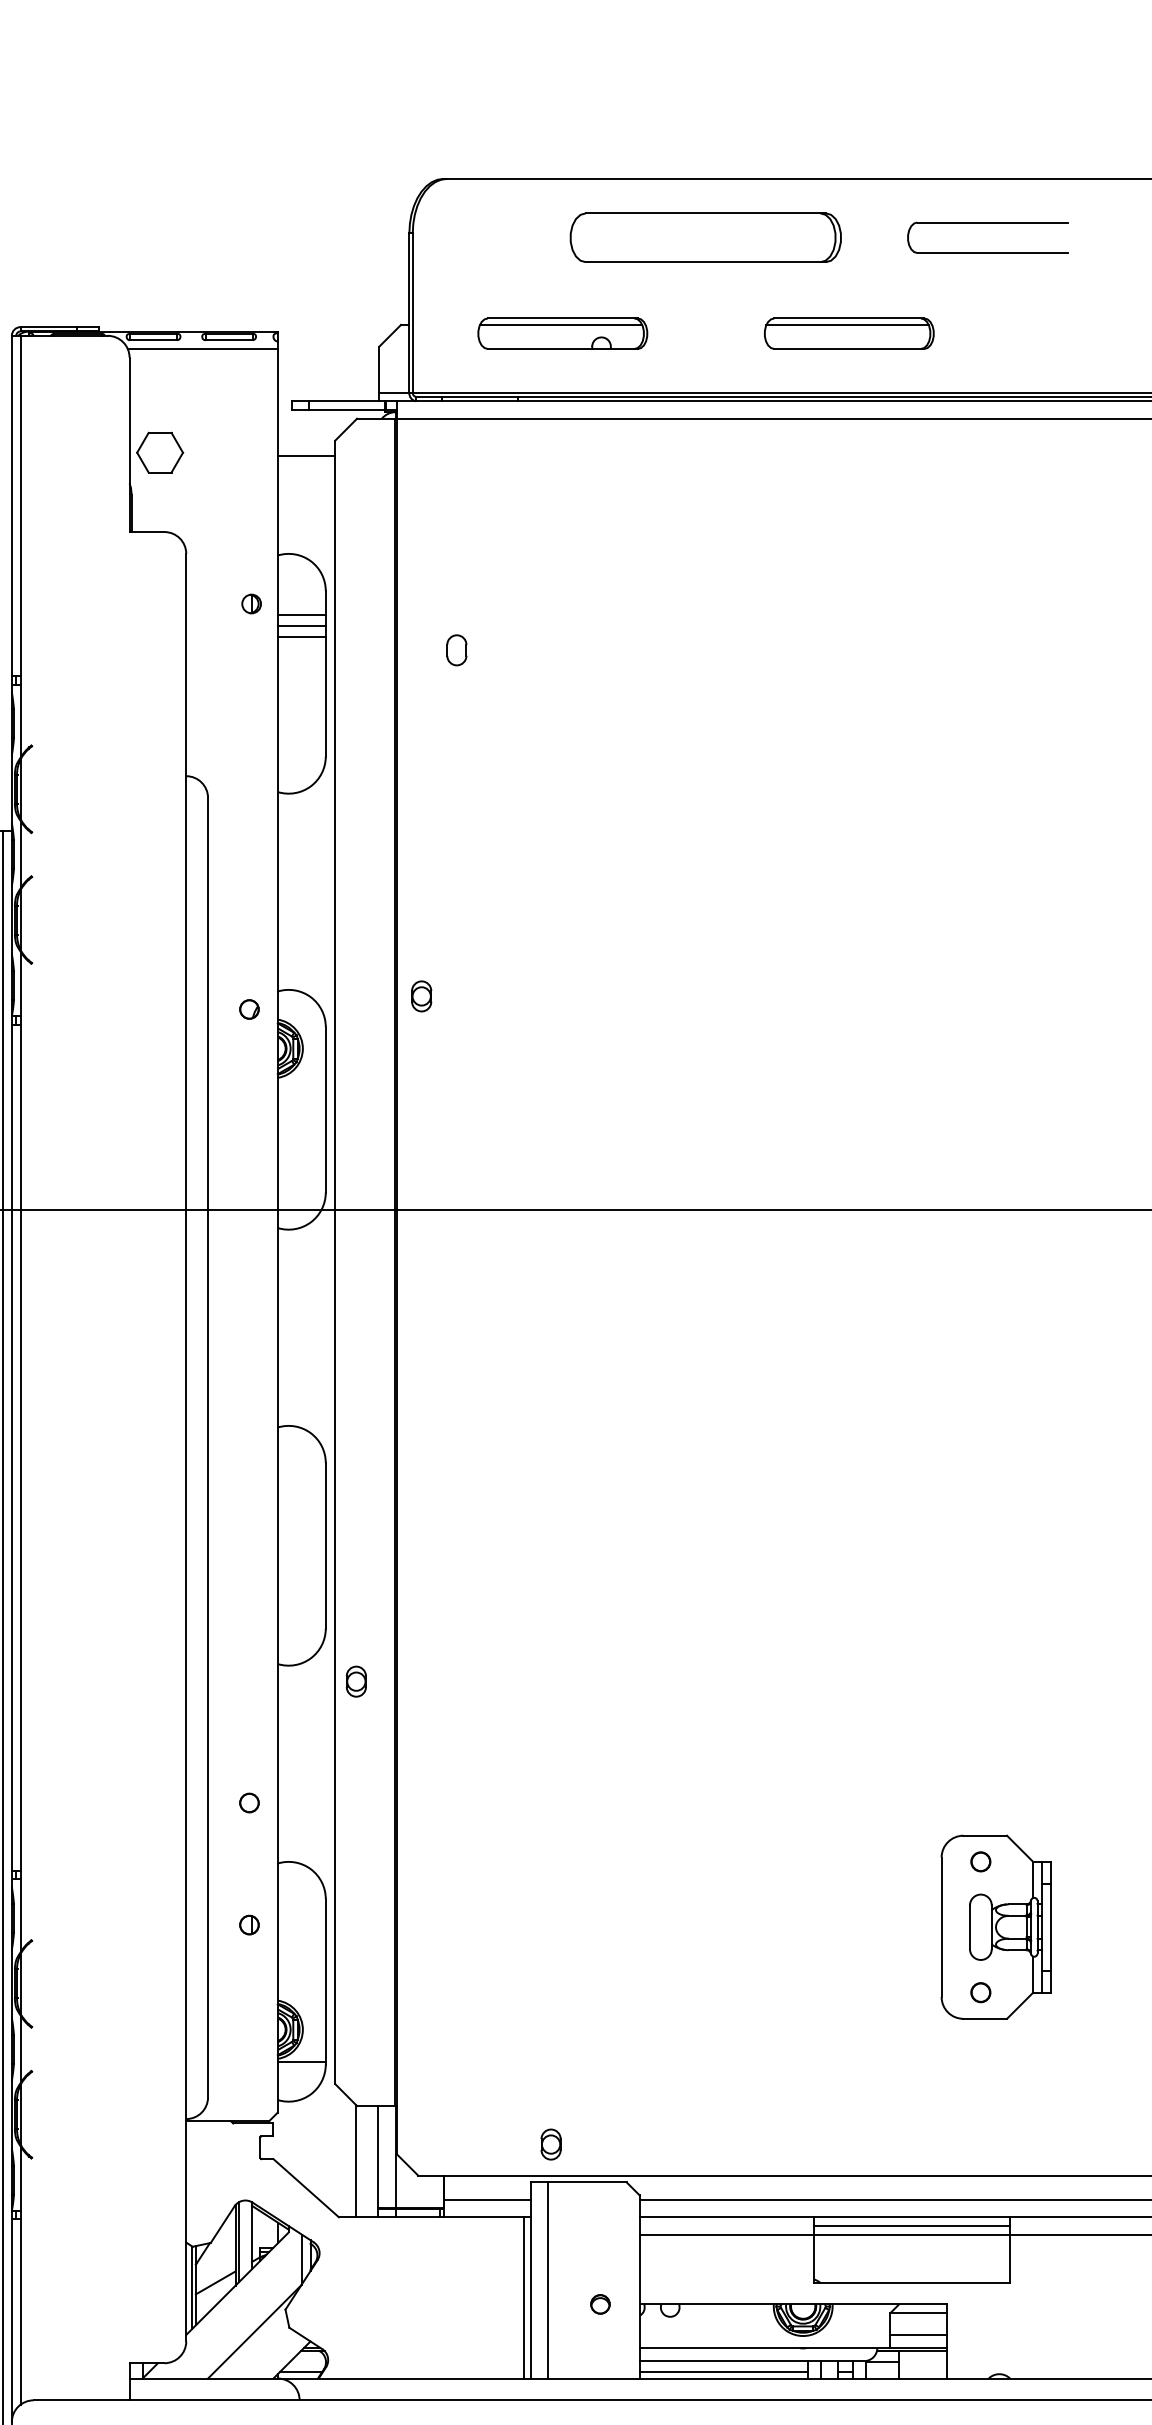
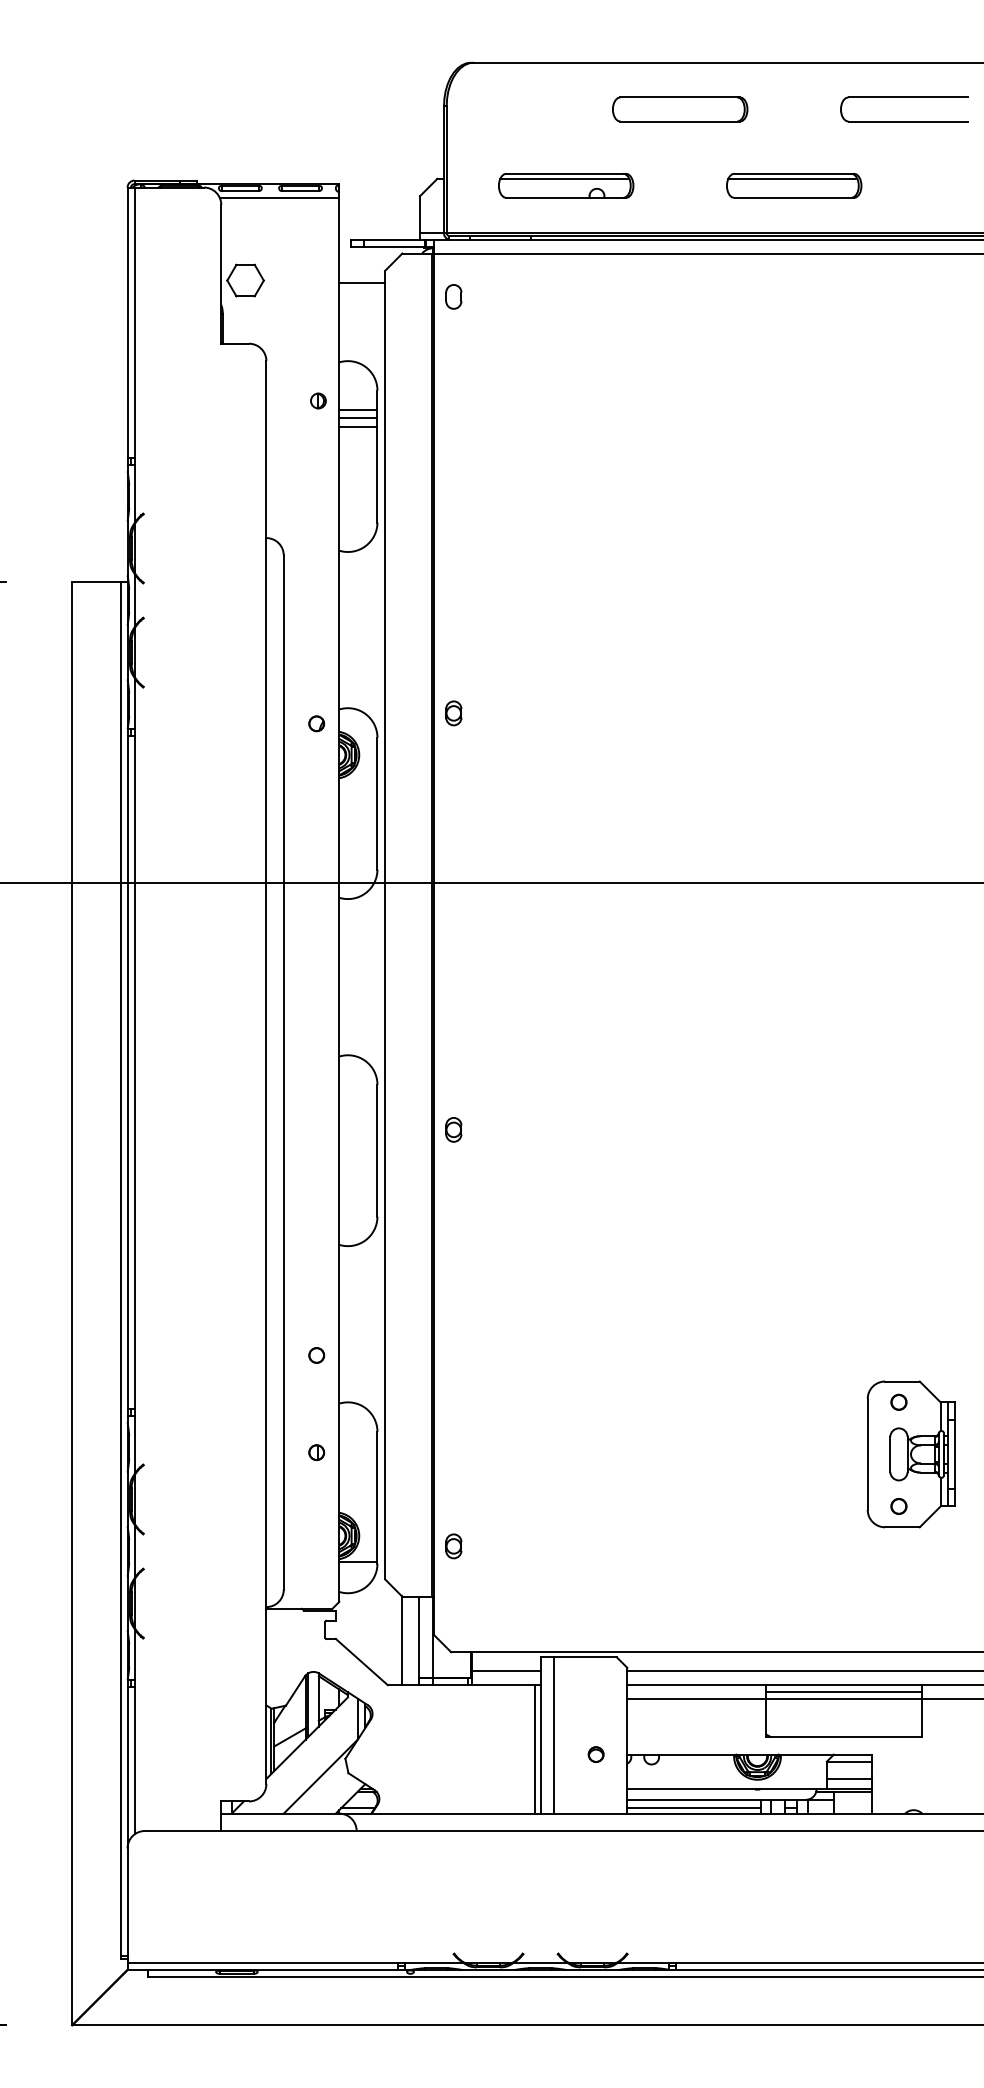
part: (706, 237) -> (680, 109), size x0.62
part: (456, 649) -> (453, 296), moved
part: (355, 1681) -> (453, 1129), moved
part: (550, 2144) -> (453, 1546), moved

